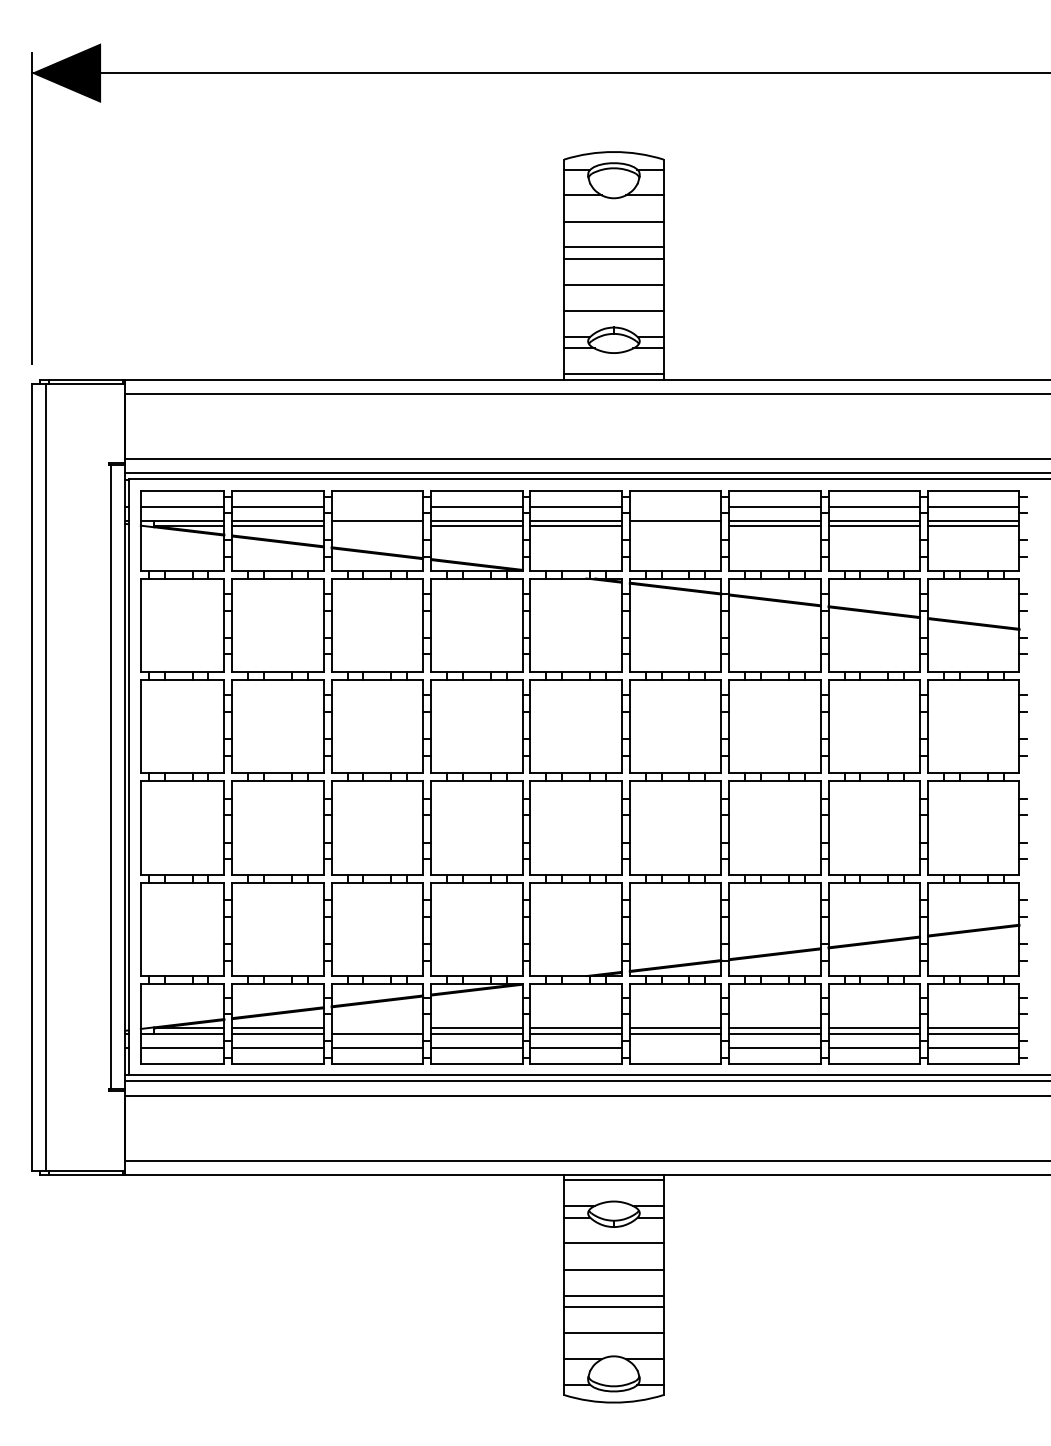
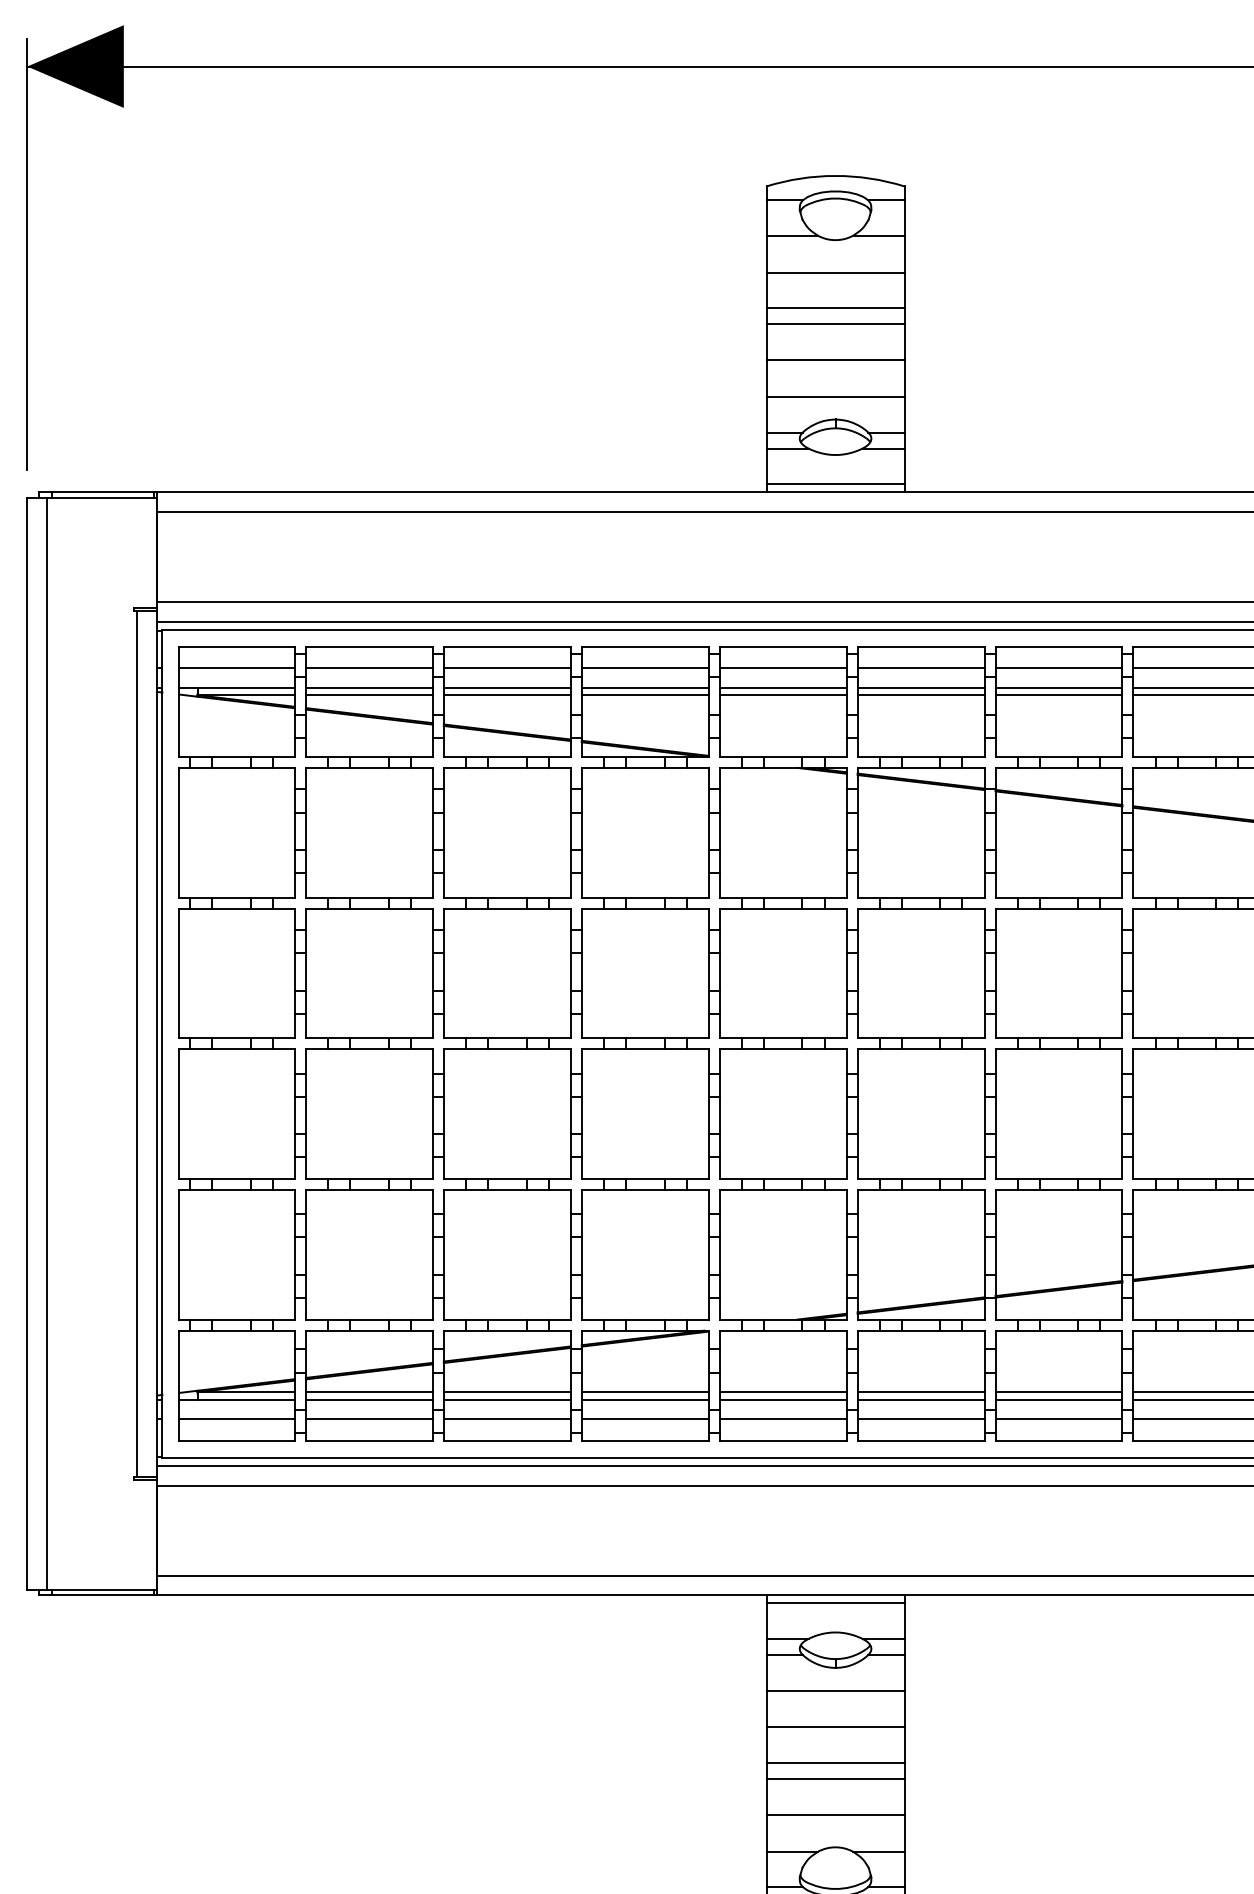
line: (377, 506) -> (507, 667), added
line: (675, 506) -> (920, 667), added
line: (377, 526) -> (507, 695), added
line: (675, 526) -> (920, 695), added
line: (377, 1028) -> (507, 1392), added
line: (675, 1048) -> (920, 1420), added

